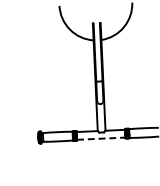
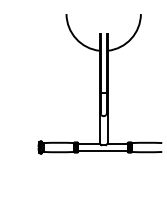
line: (100, 138) -> (102, 151), dashed -> solid

